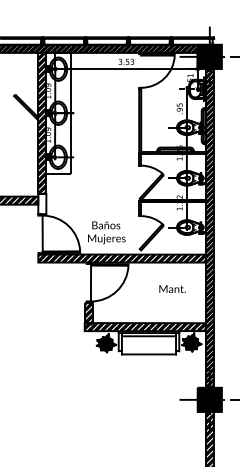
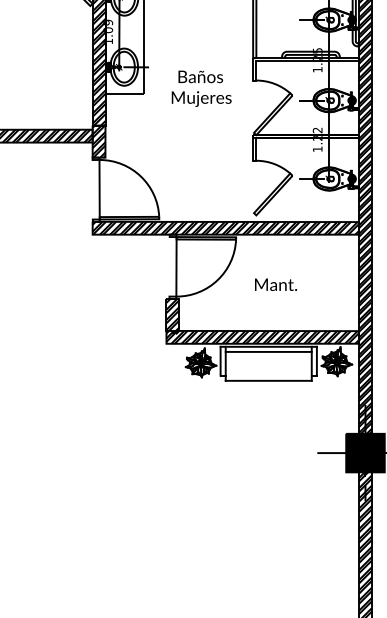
hatch: (42, 203) -> (99, 140), added
text: (106, 232) -> (201, 88), moved
text: (172, 288) -> (275, 283), moved

